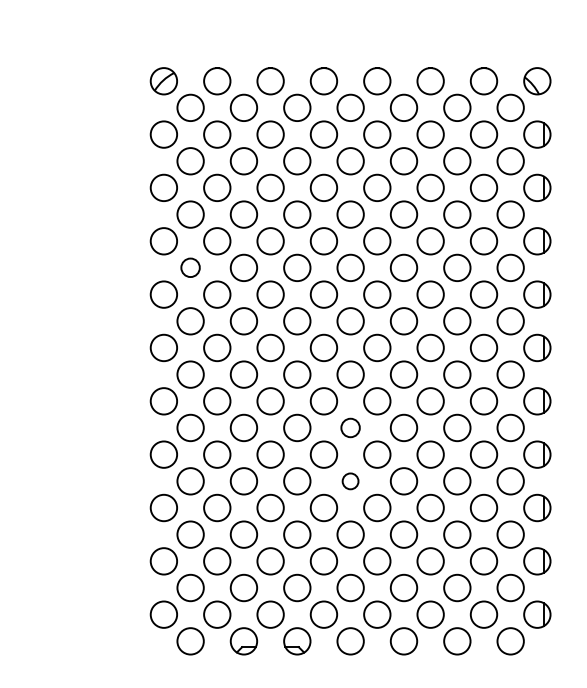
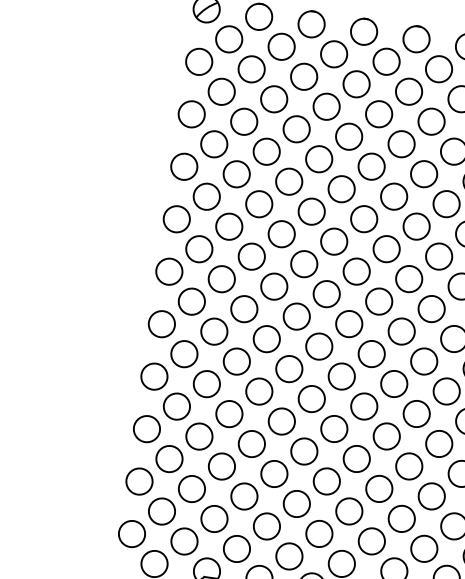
circle: (190, 267) -> (206, 196), size x1.43
circle: (350, 427) -> (341, 376), size x1.43
circle: (350, 481) -> (334, 429), size x1.67

